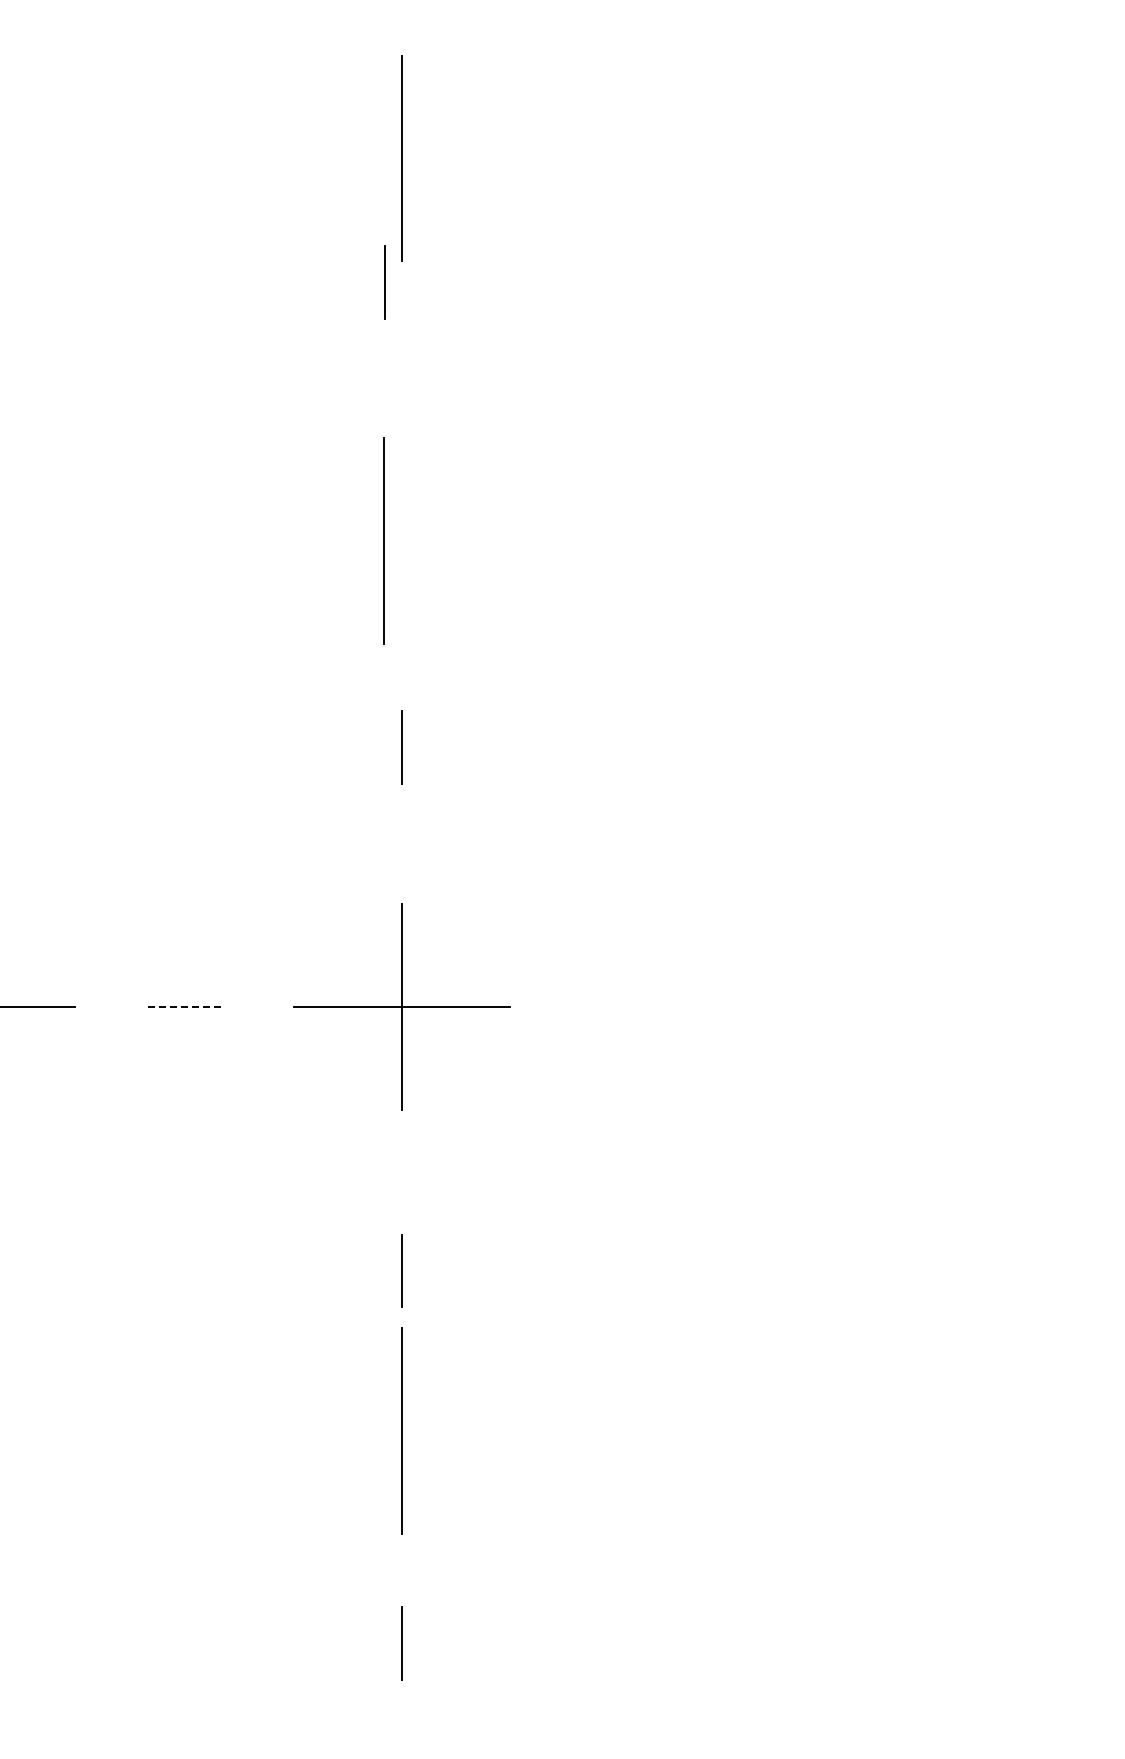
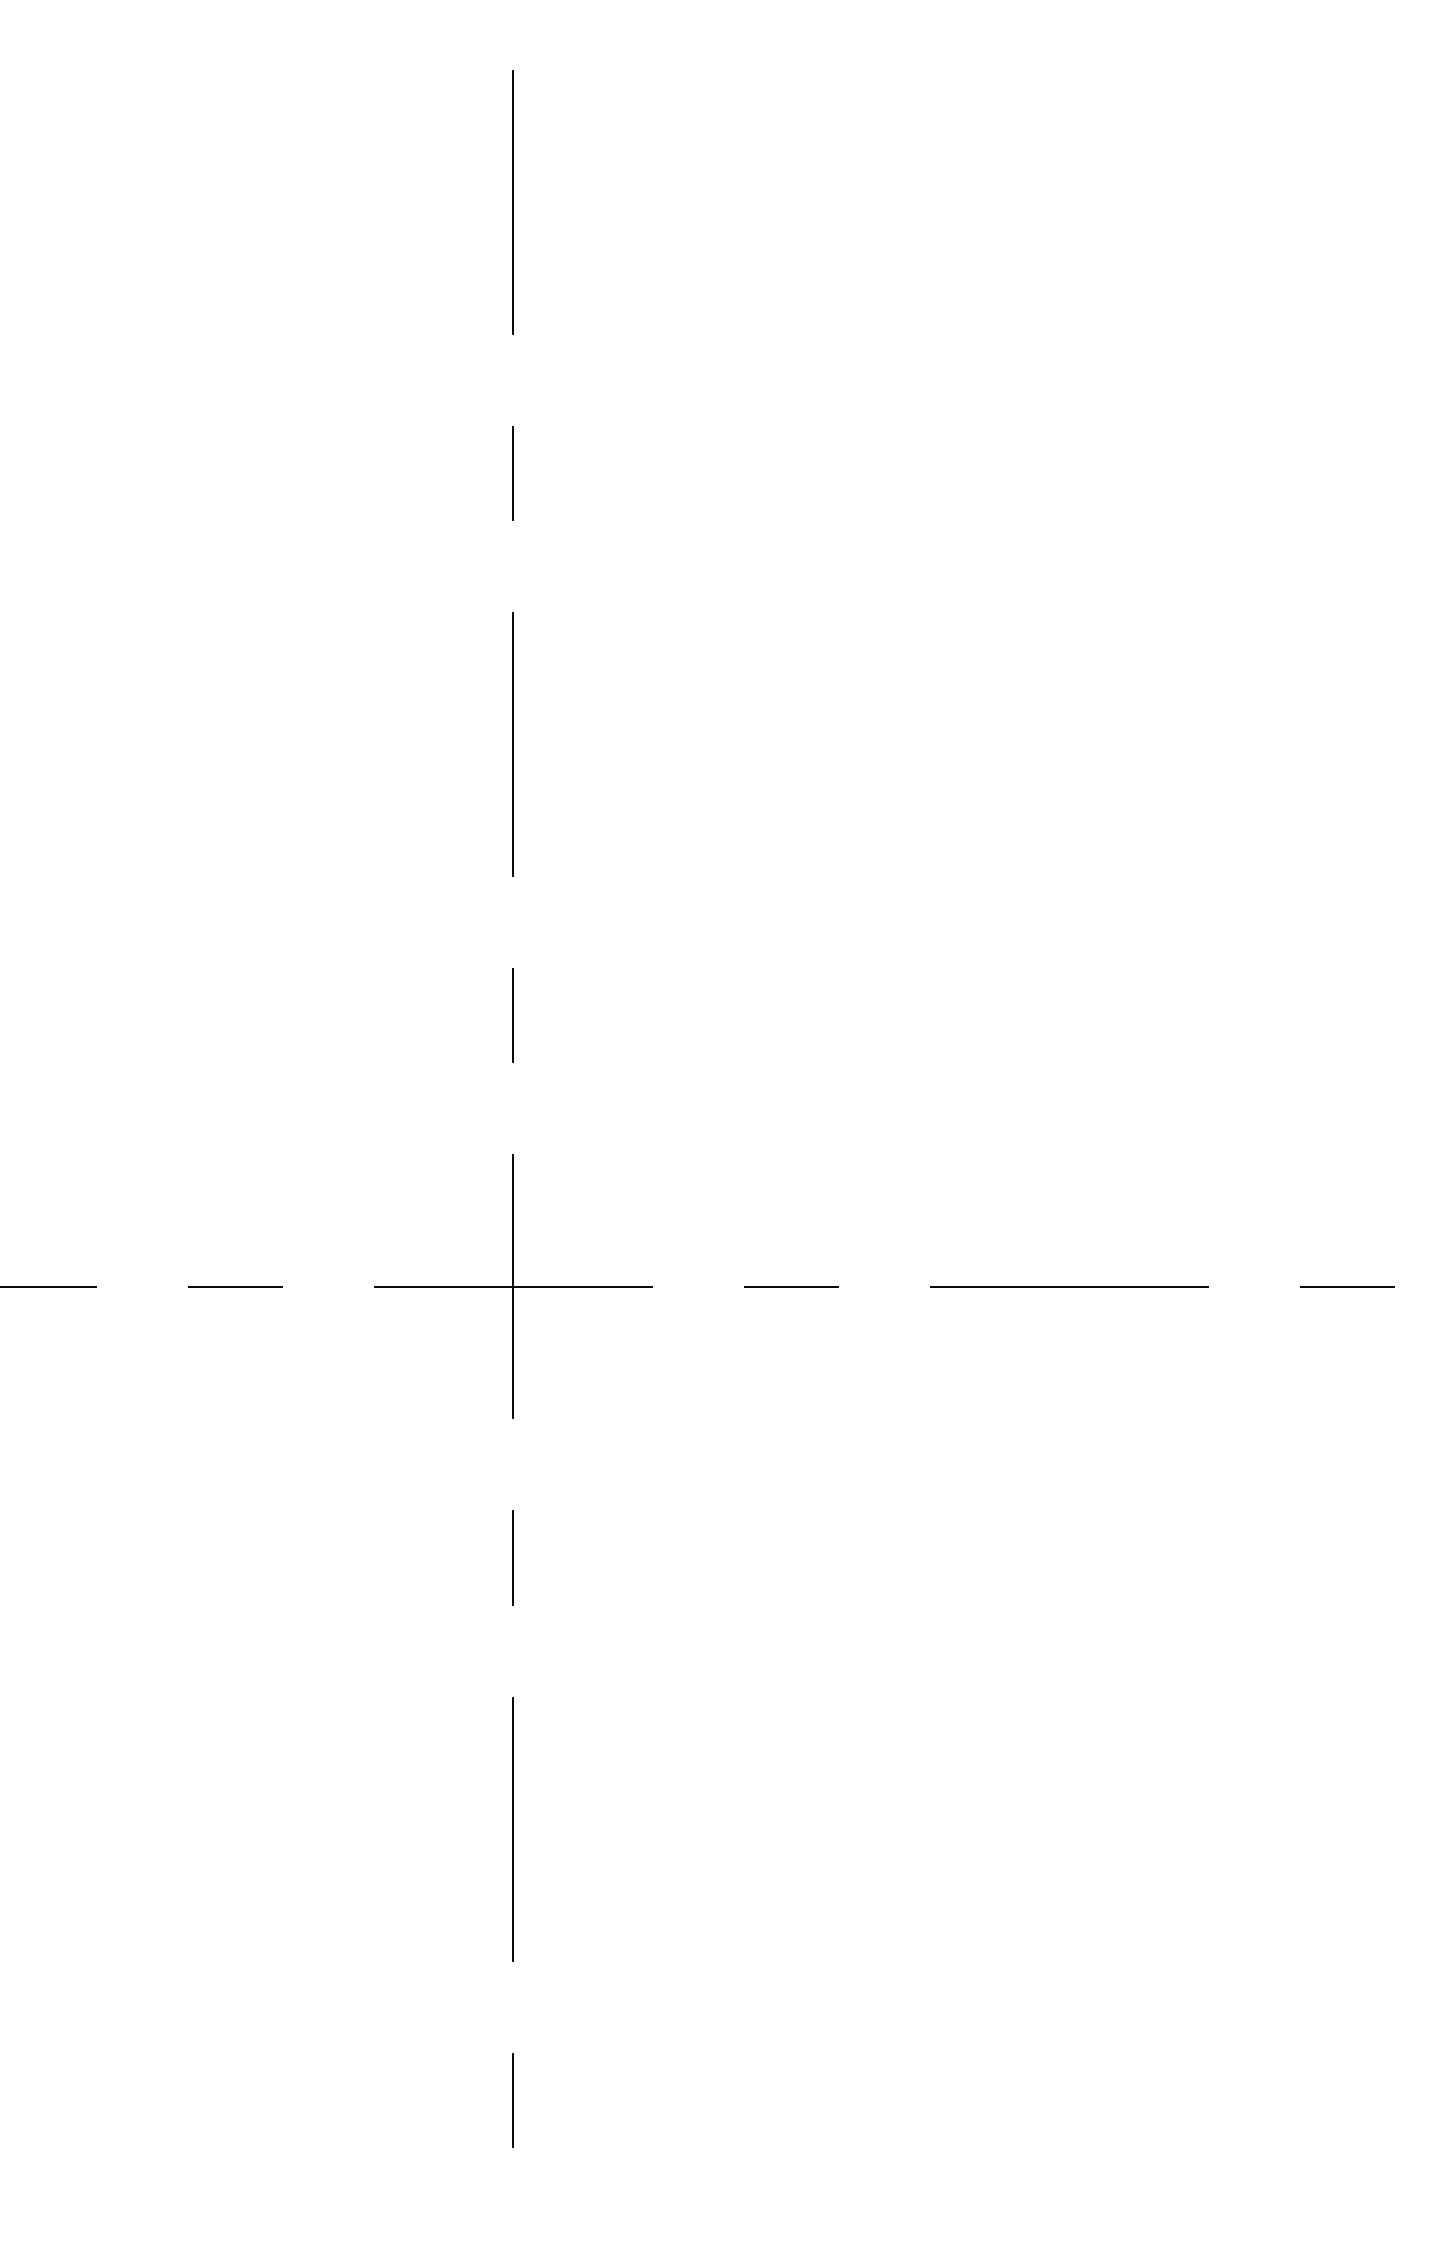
line: (384, 282) -> (513, 473), moved
line: (383, 540) -> (513, 744), moved
line: (401, 747) -> (513, 1015), moved
line: (183, 1006) -> (234, 1286), dashed -> solid
line: (618, 1006) -> (790, 1286), added
line: (836, 1006) -> (1069, 1286), added
line: (1053, 1006) -> (1346, 1286), added
line: (401, 1270) -> (513, 1557), moved

